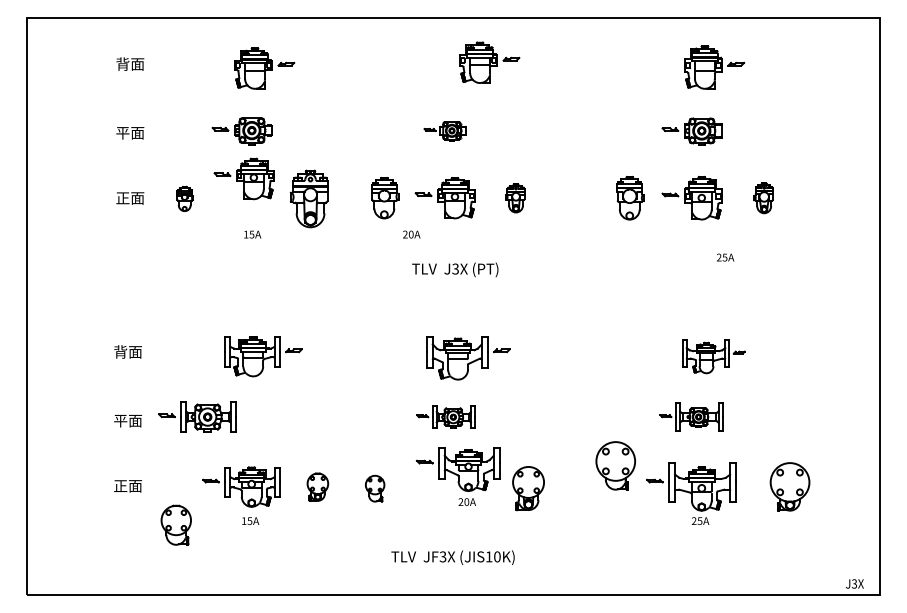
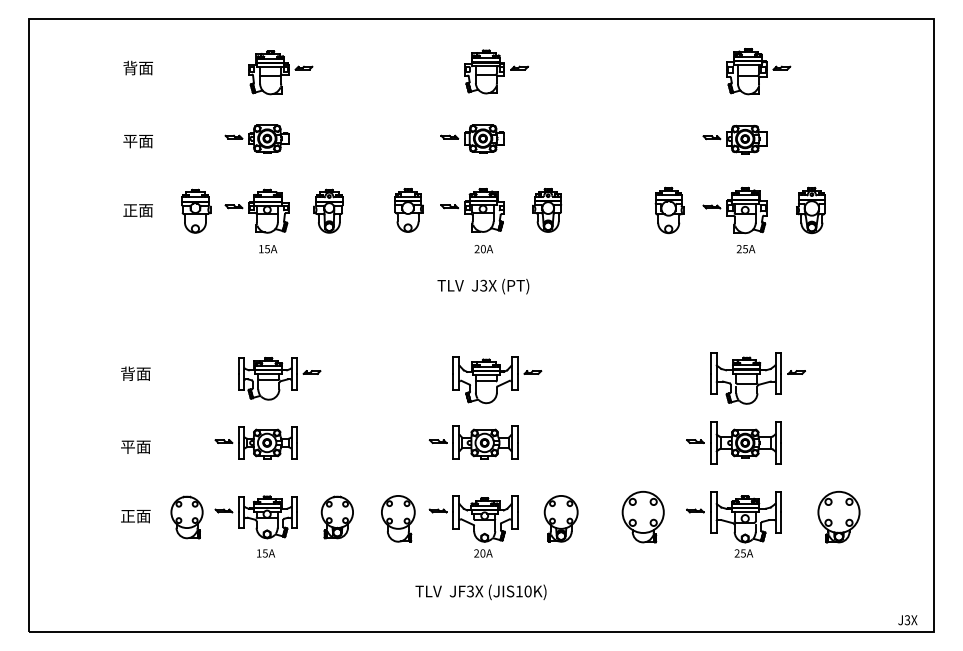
part: (489, 62) -> (496, 71), moved
part: (444, 131) -> (471, 139), size x1.43
part: (243, 178) -> (256, 210), moved
part: (185, 198) -> (196, 210), size x1.67
part: (309, 198) -> (328, 210), size x0.71
part: (515, 198) -> (547, 210), size x1.43
part: (763, 198) -> (810, 210), size x1.43
text: (411, 234) -> (483, 249), moved
text: (725, 257) -> (745, 249), moved
part: (713, 356) -> (757, 378), size x1.43
part: (197, 416) -> (256, 442), moved
part: (691, 416) -> (734, 442), size x1.43
part: (445, 417) -> (473, 443), size x1.43
part: (615, 465) -> (642, 516), moved
part: (457, 476) -> (473, 526), moved
part: (317, 486) -> (337, 516), size x1.43
part: (374, 488) -> (397, 518), size x1.67
part: (175, 524) -> (186, 516), moved

